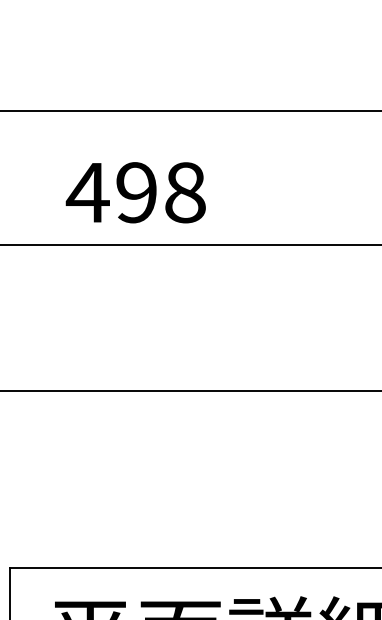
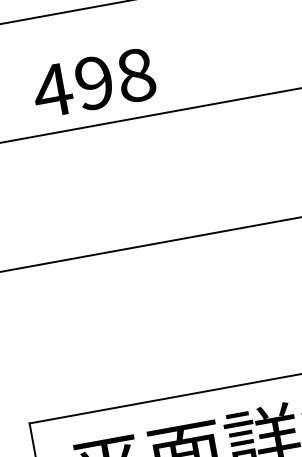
text: (135, 192) -> (93, 83), moved

